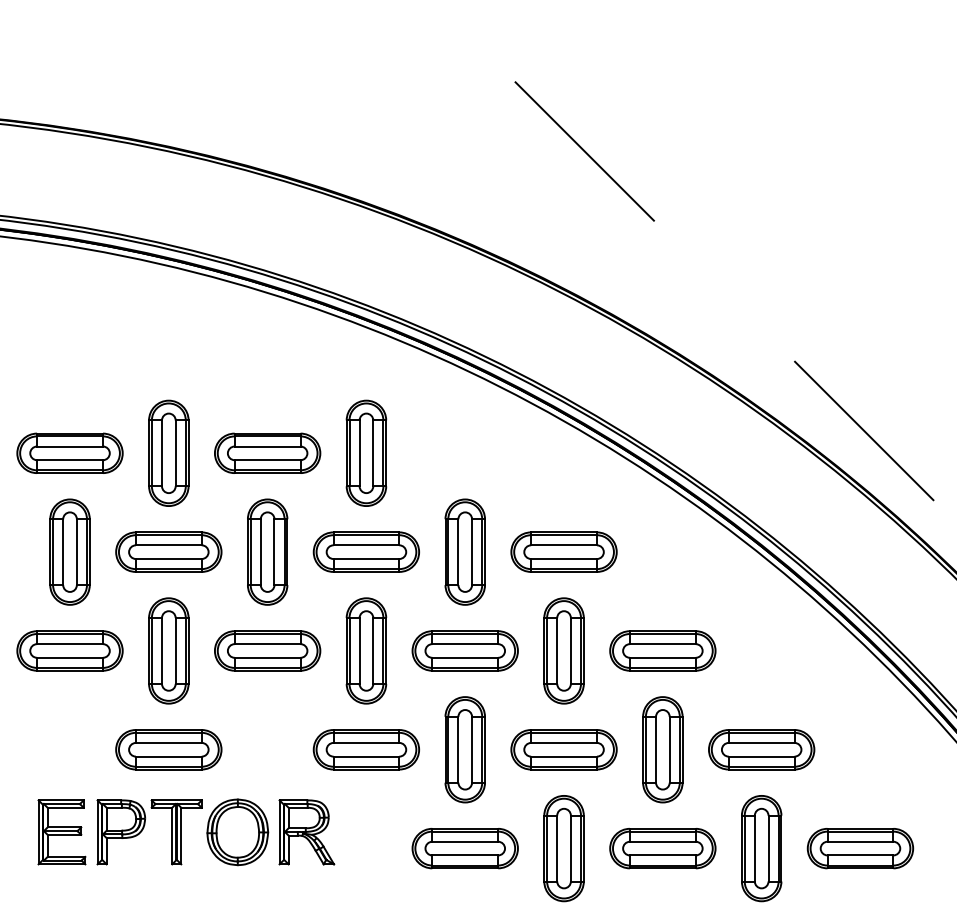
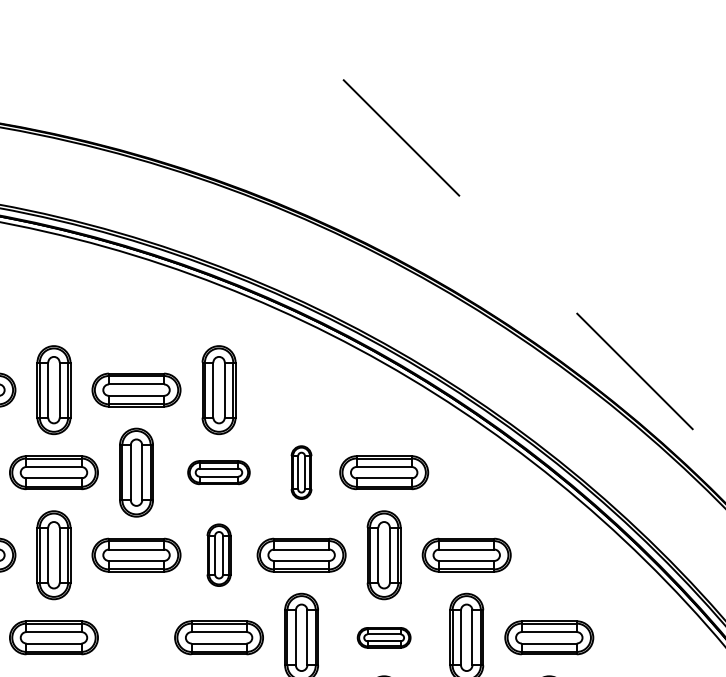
part: (365, 551) -> (218, 472), size x0.7
part: (464, 551) -> (301, 472), size x0.6
part: (366, 650) -> (219, 554), size x0.7
part: (563, 749) -> (383, 637), size x0.6

